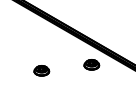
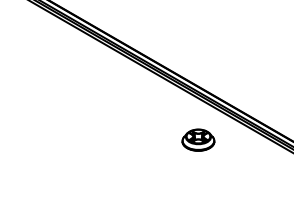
part: (41, 70) -> (89, 152), removed

